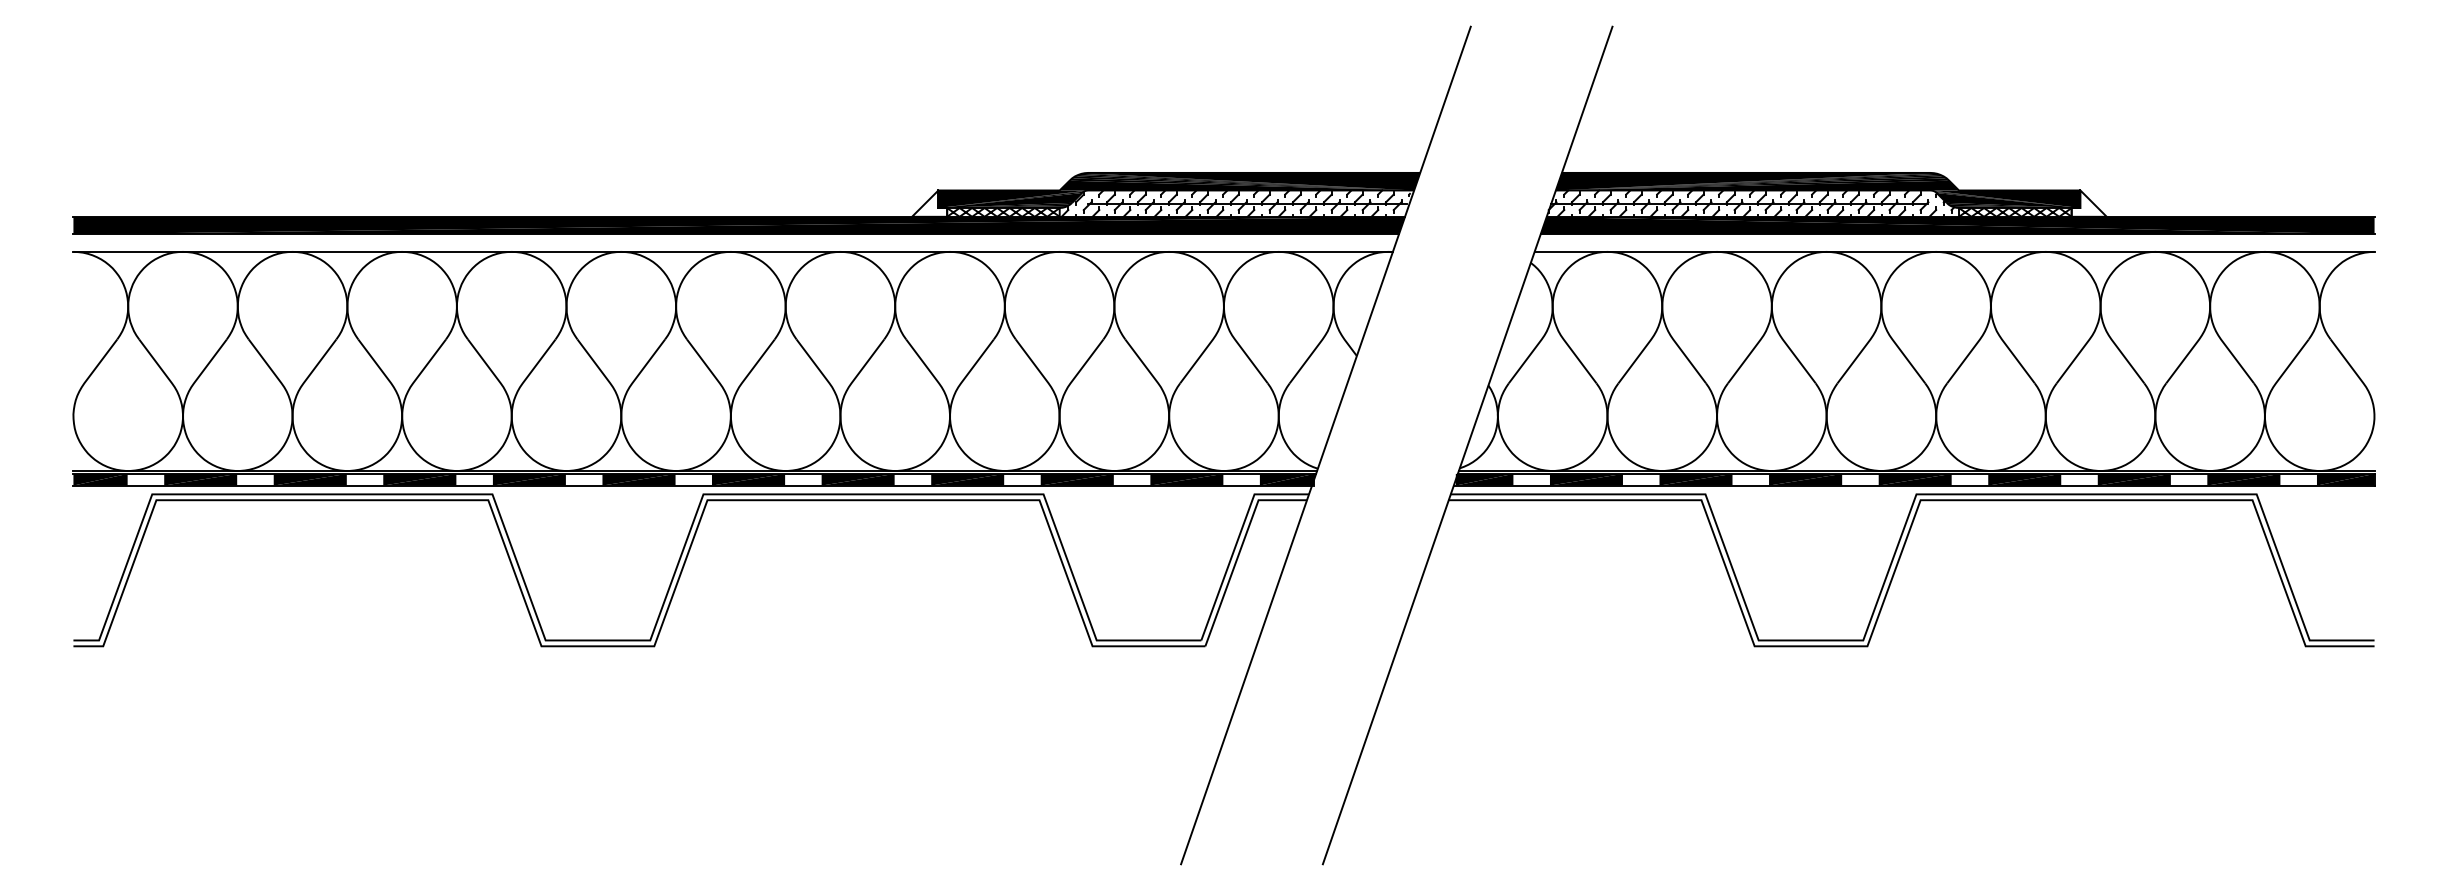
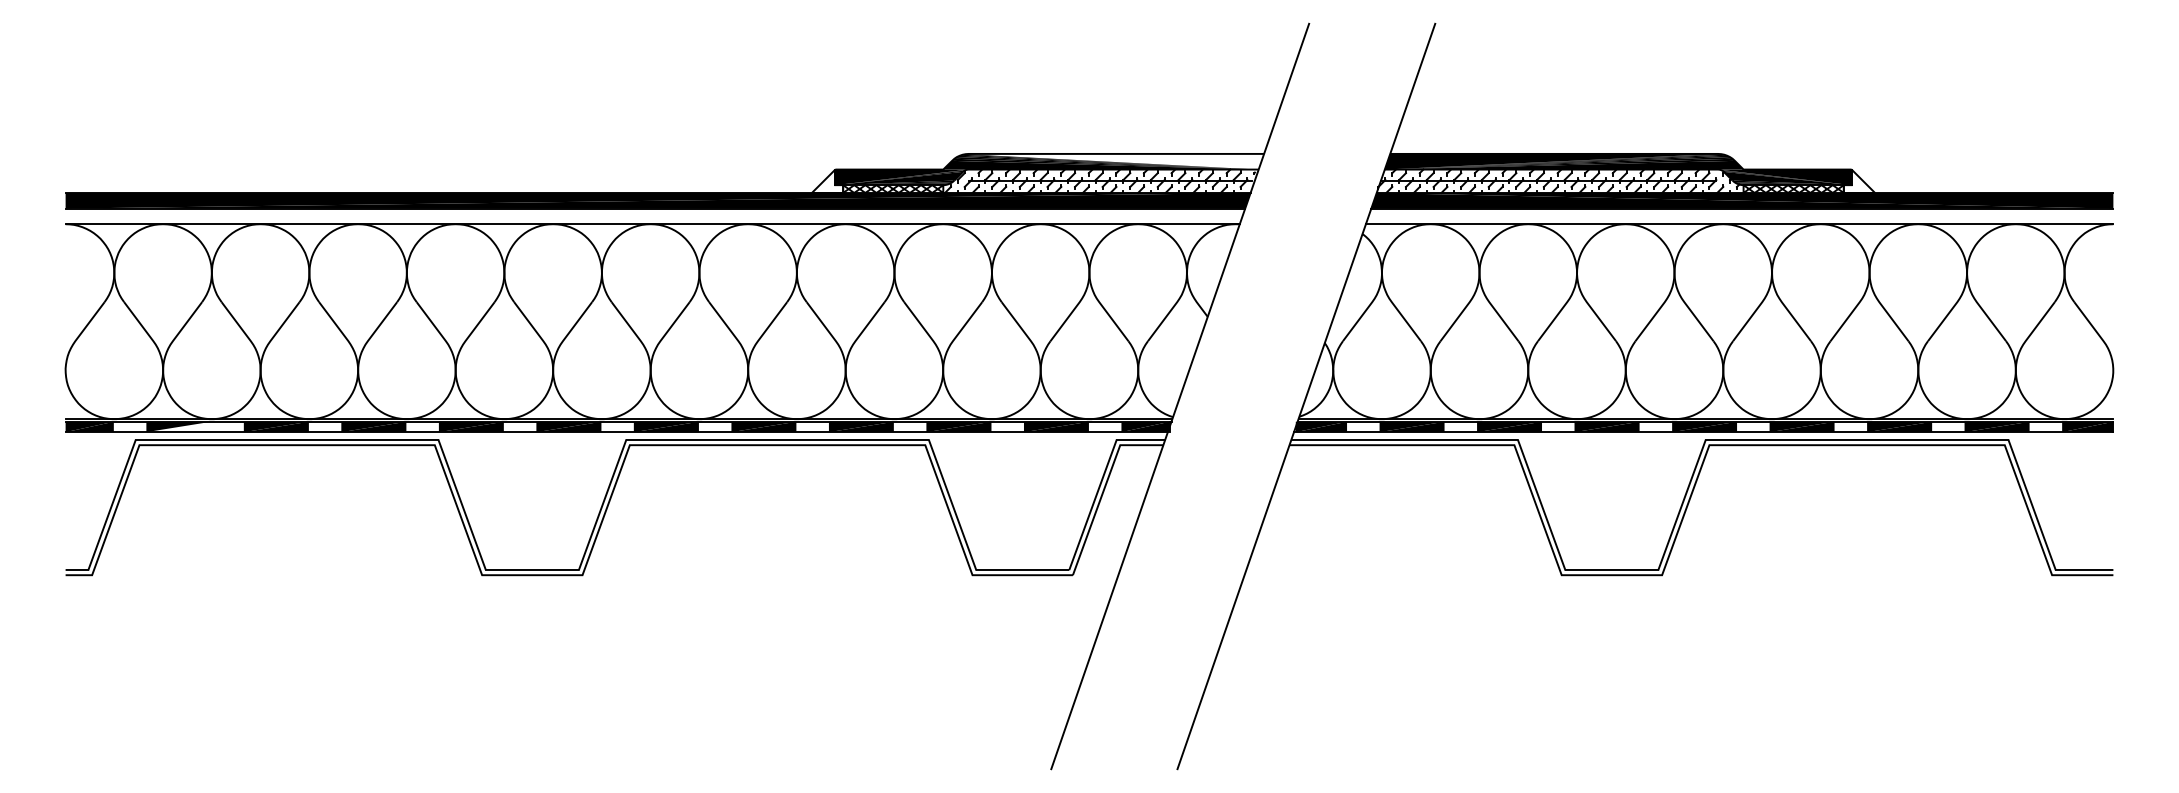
fill: (1252, 181) -> (1114, 161), removed
fill: (200, 479) -> (178, 426), removed

